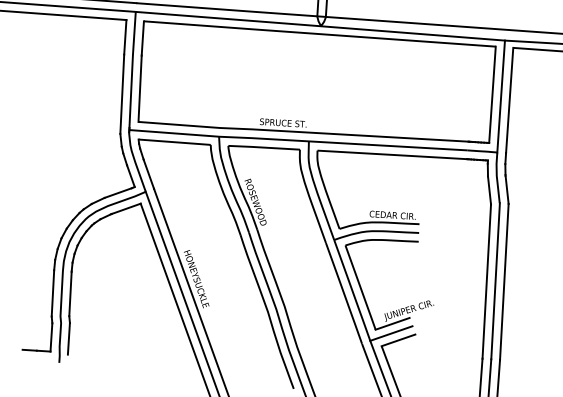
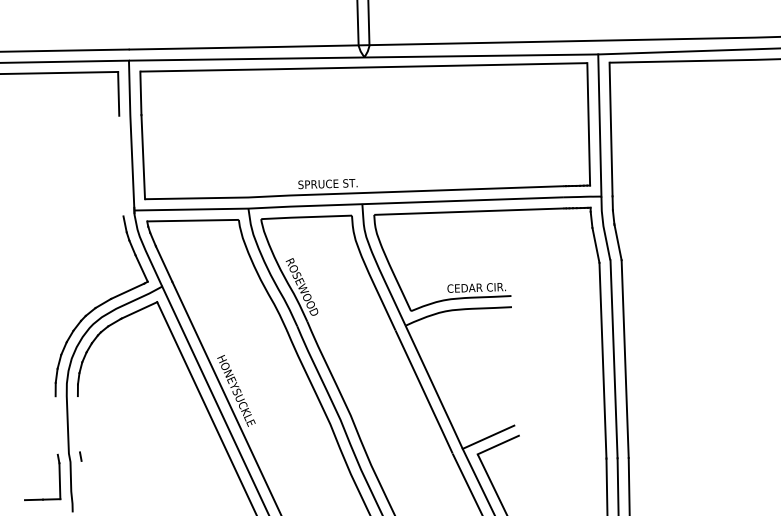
line: (122, 93) -> (121, 165), removed
line: (52, 293) -> (56, 425), removed
line: (70, 293) -> (78, 423), removed
part: (392, 310) -> (487, 408), removed
line: (68, 338) -> (81, 480), removed

